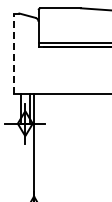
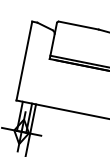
line: (14, 53) -> (24, 60), dashed -> solid

